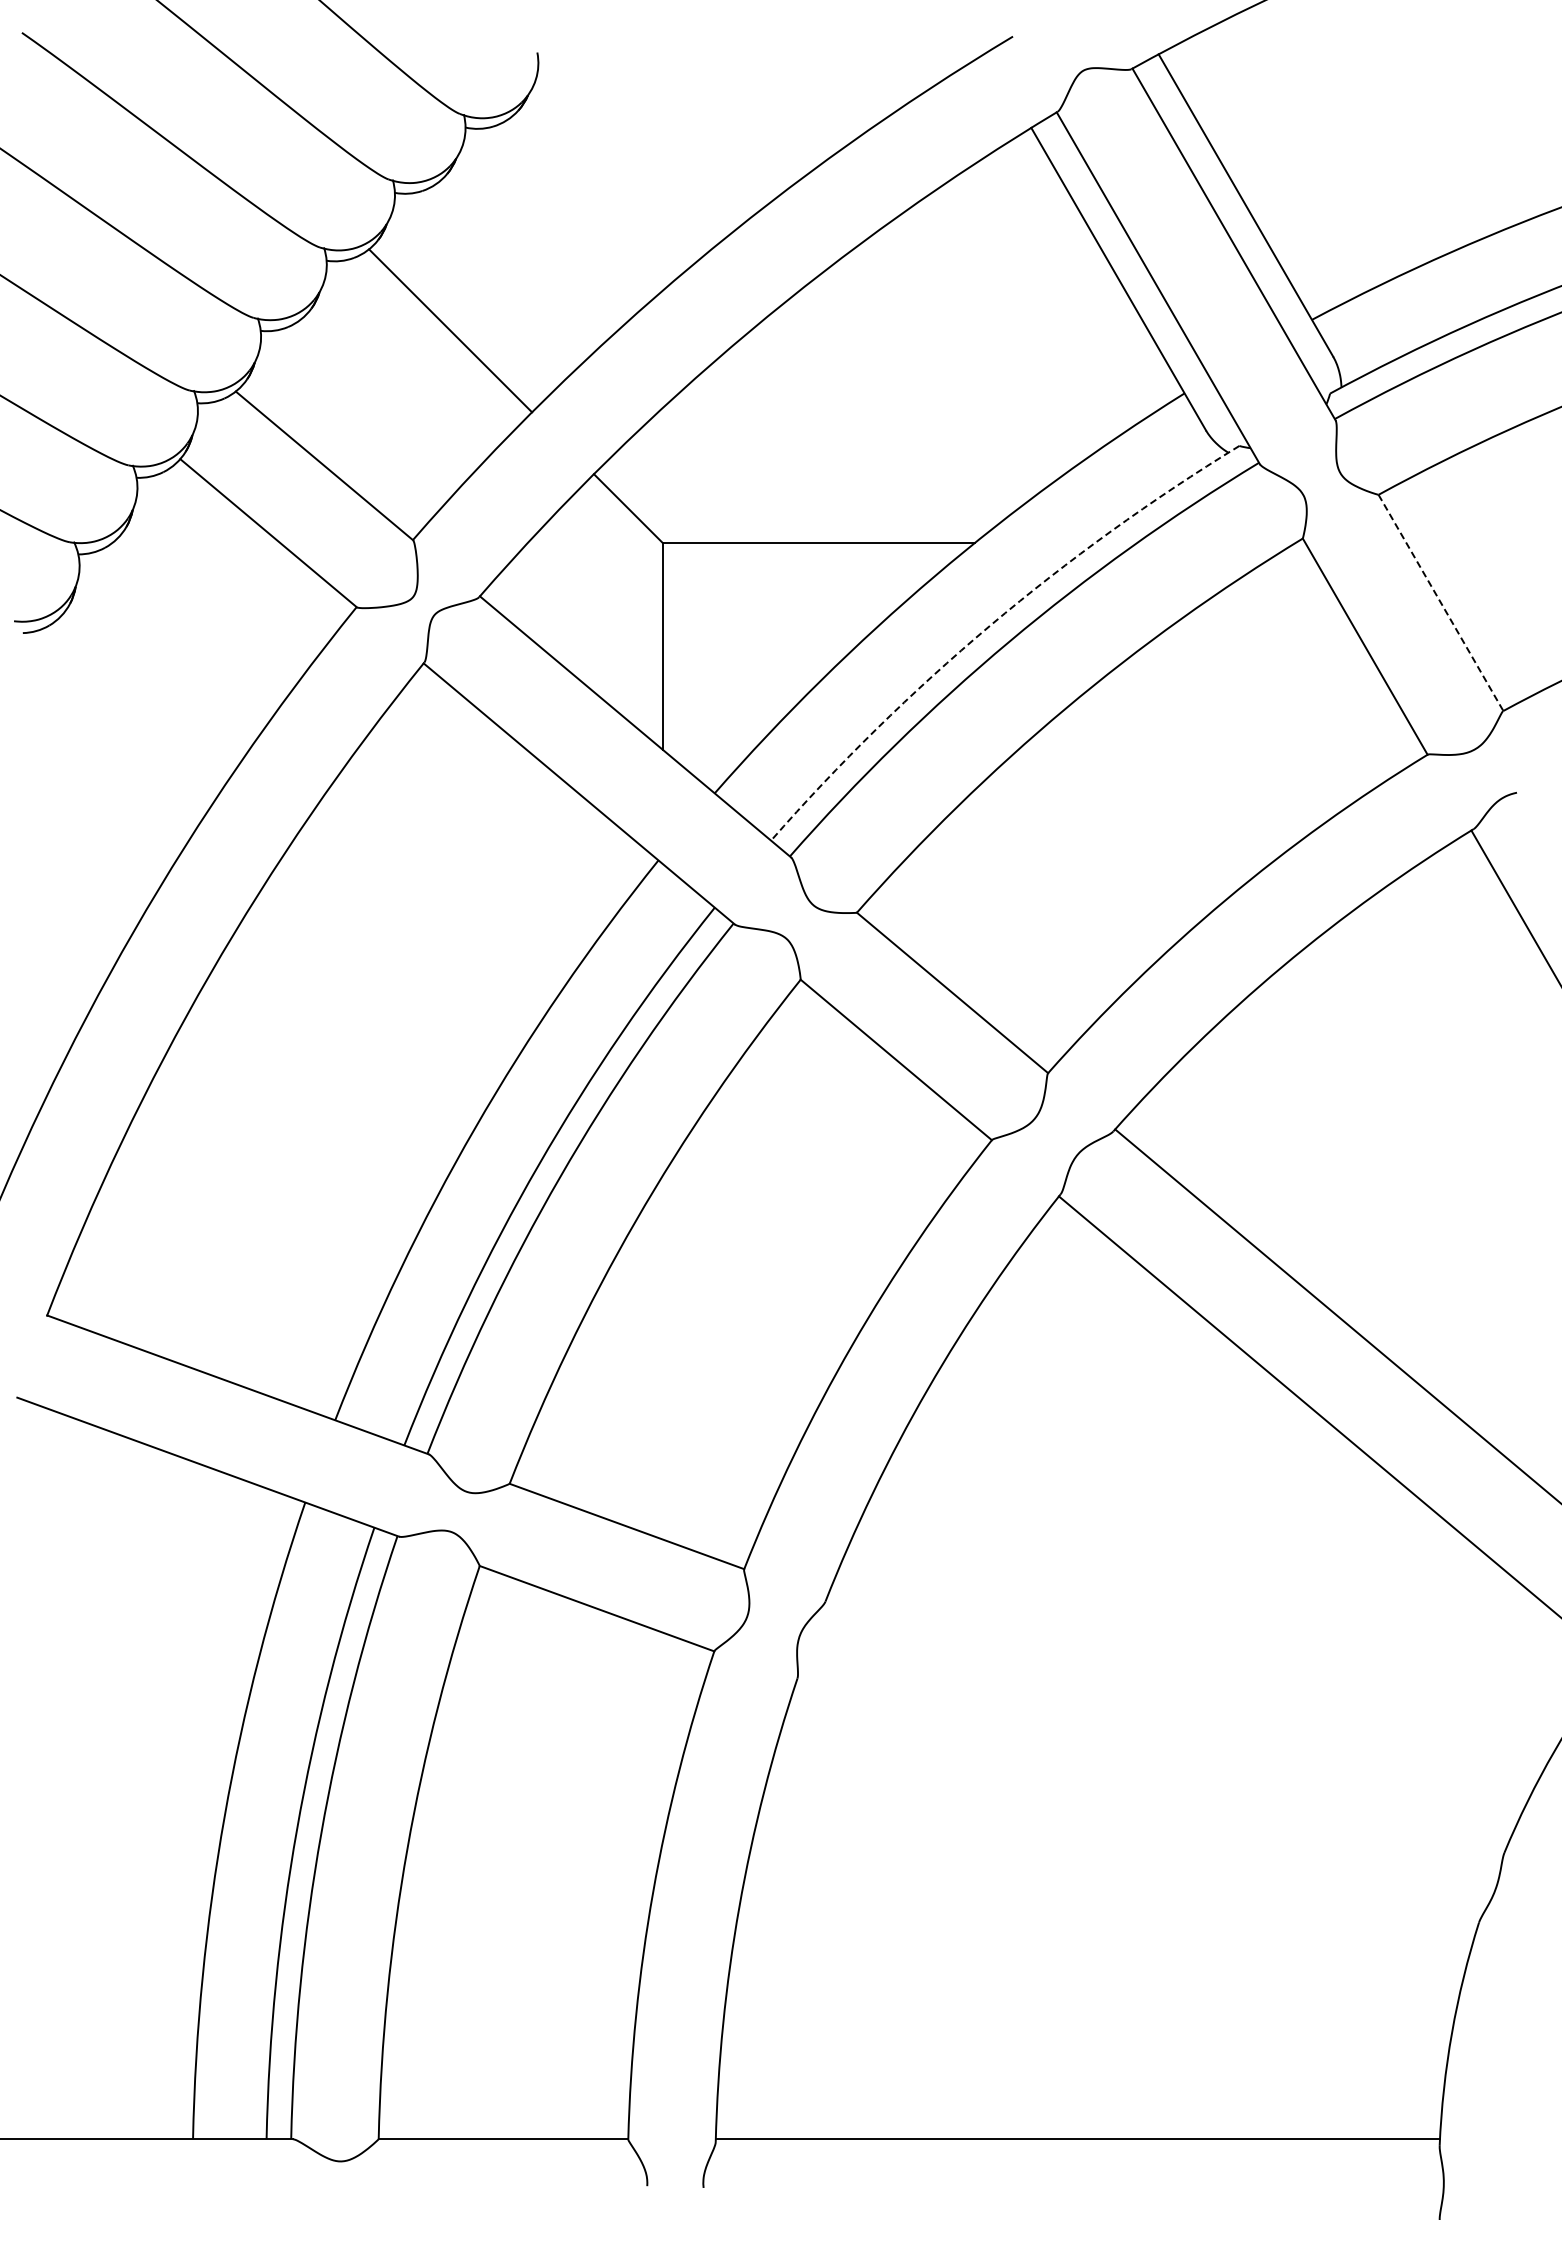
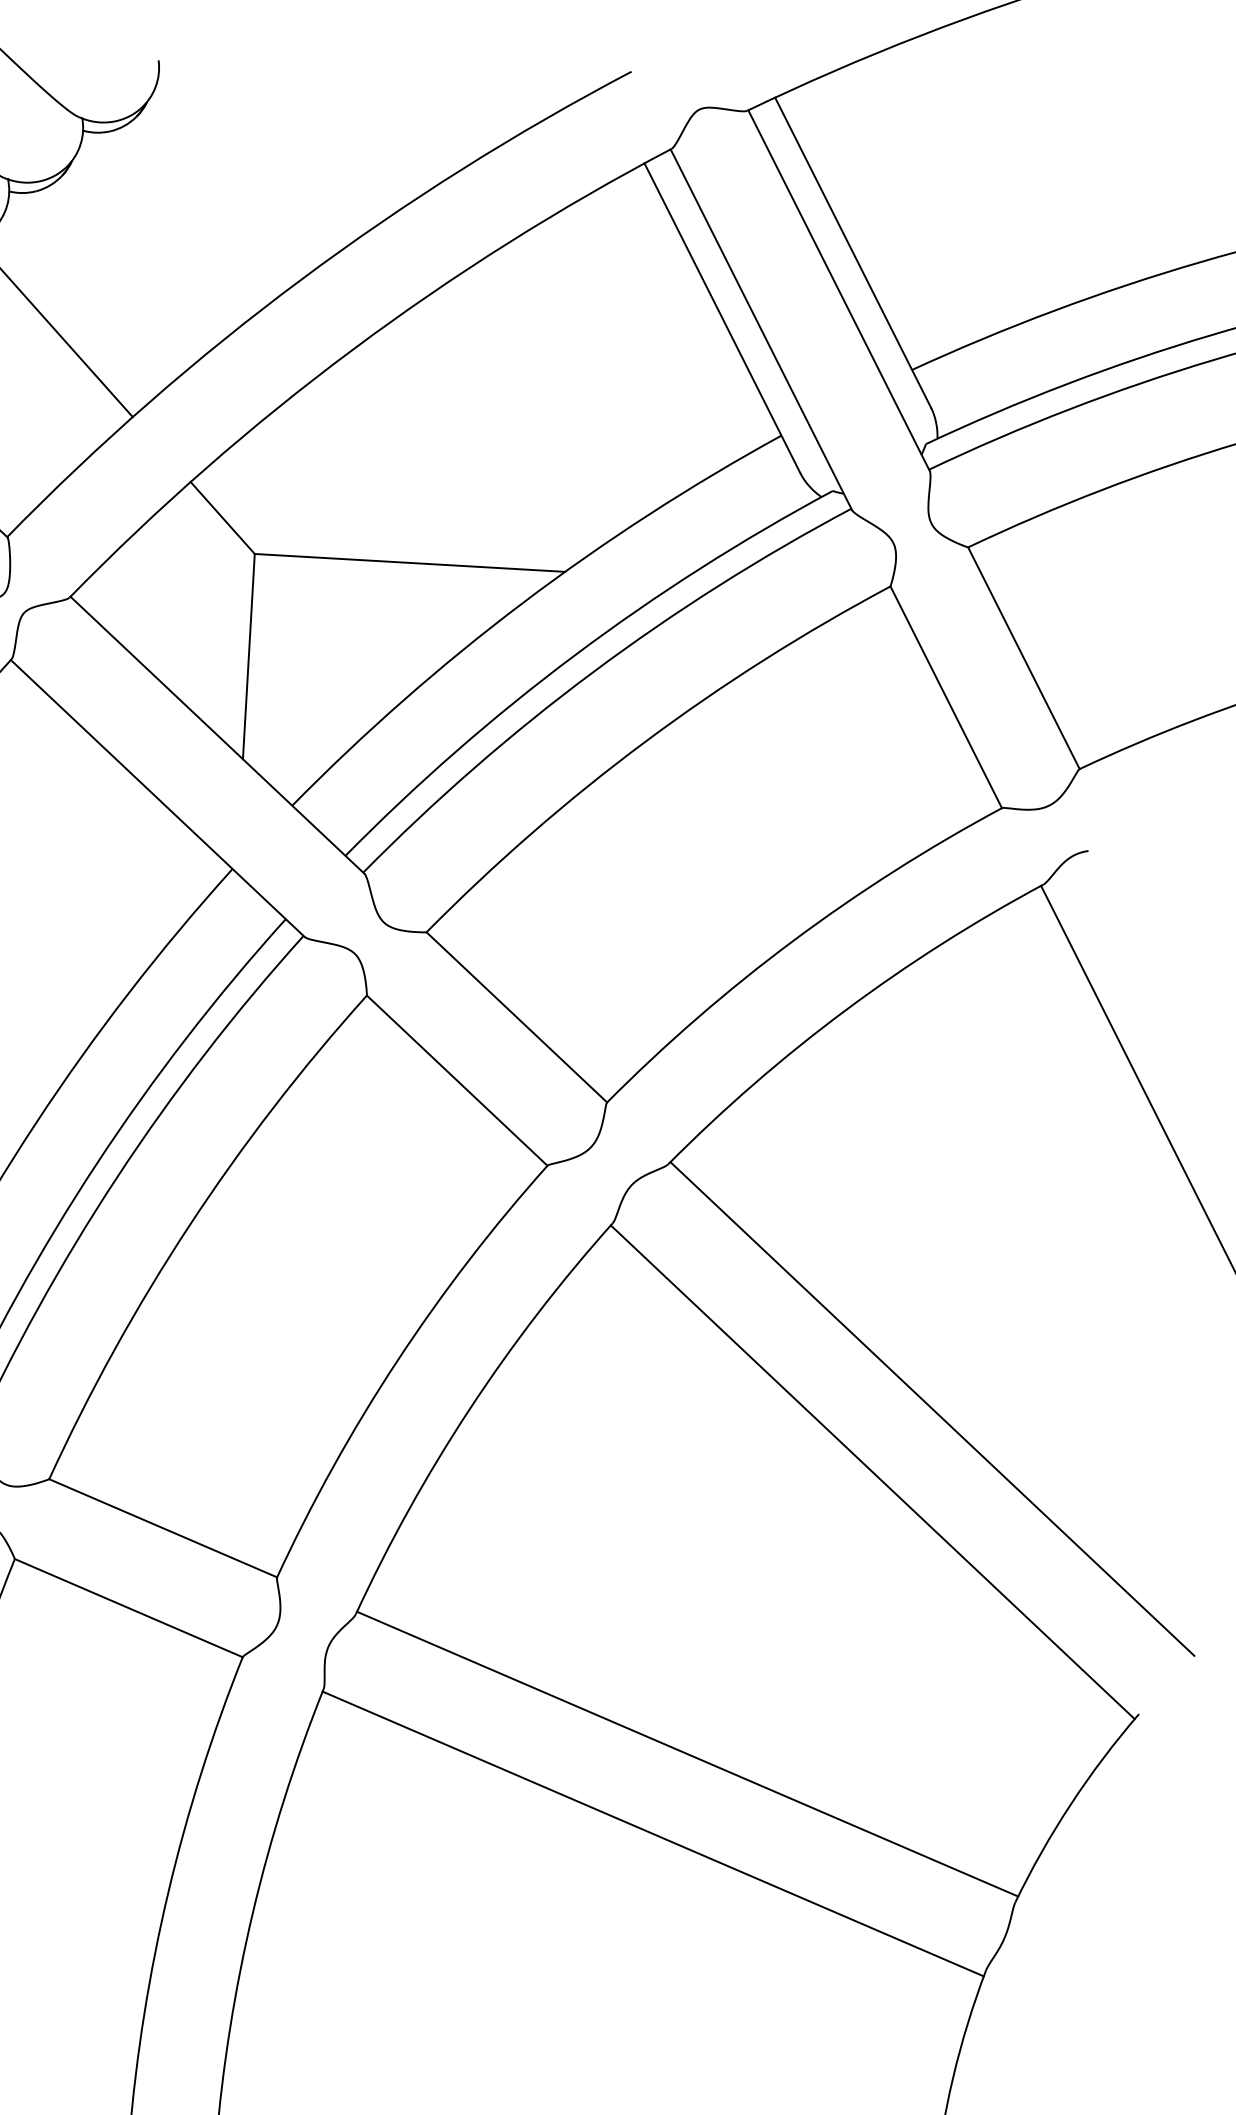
line: (1440, 602) -> (1023, 657), dashed -> solid
arc: (990, 625) -> (575, 654), dashed -> solid
line: (1166, 1722) -> (687, 1753), added
line: (1136, 1804) -> (652, 1833), added

